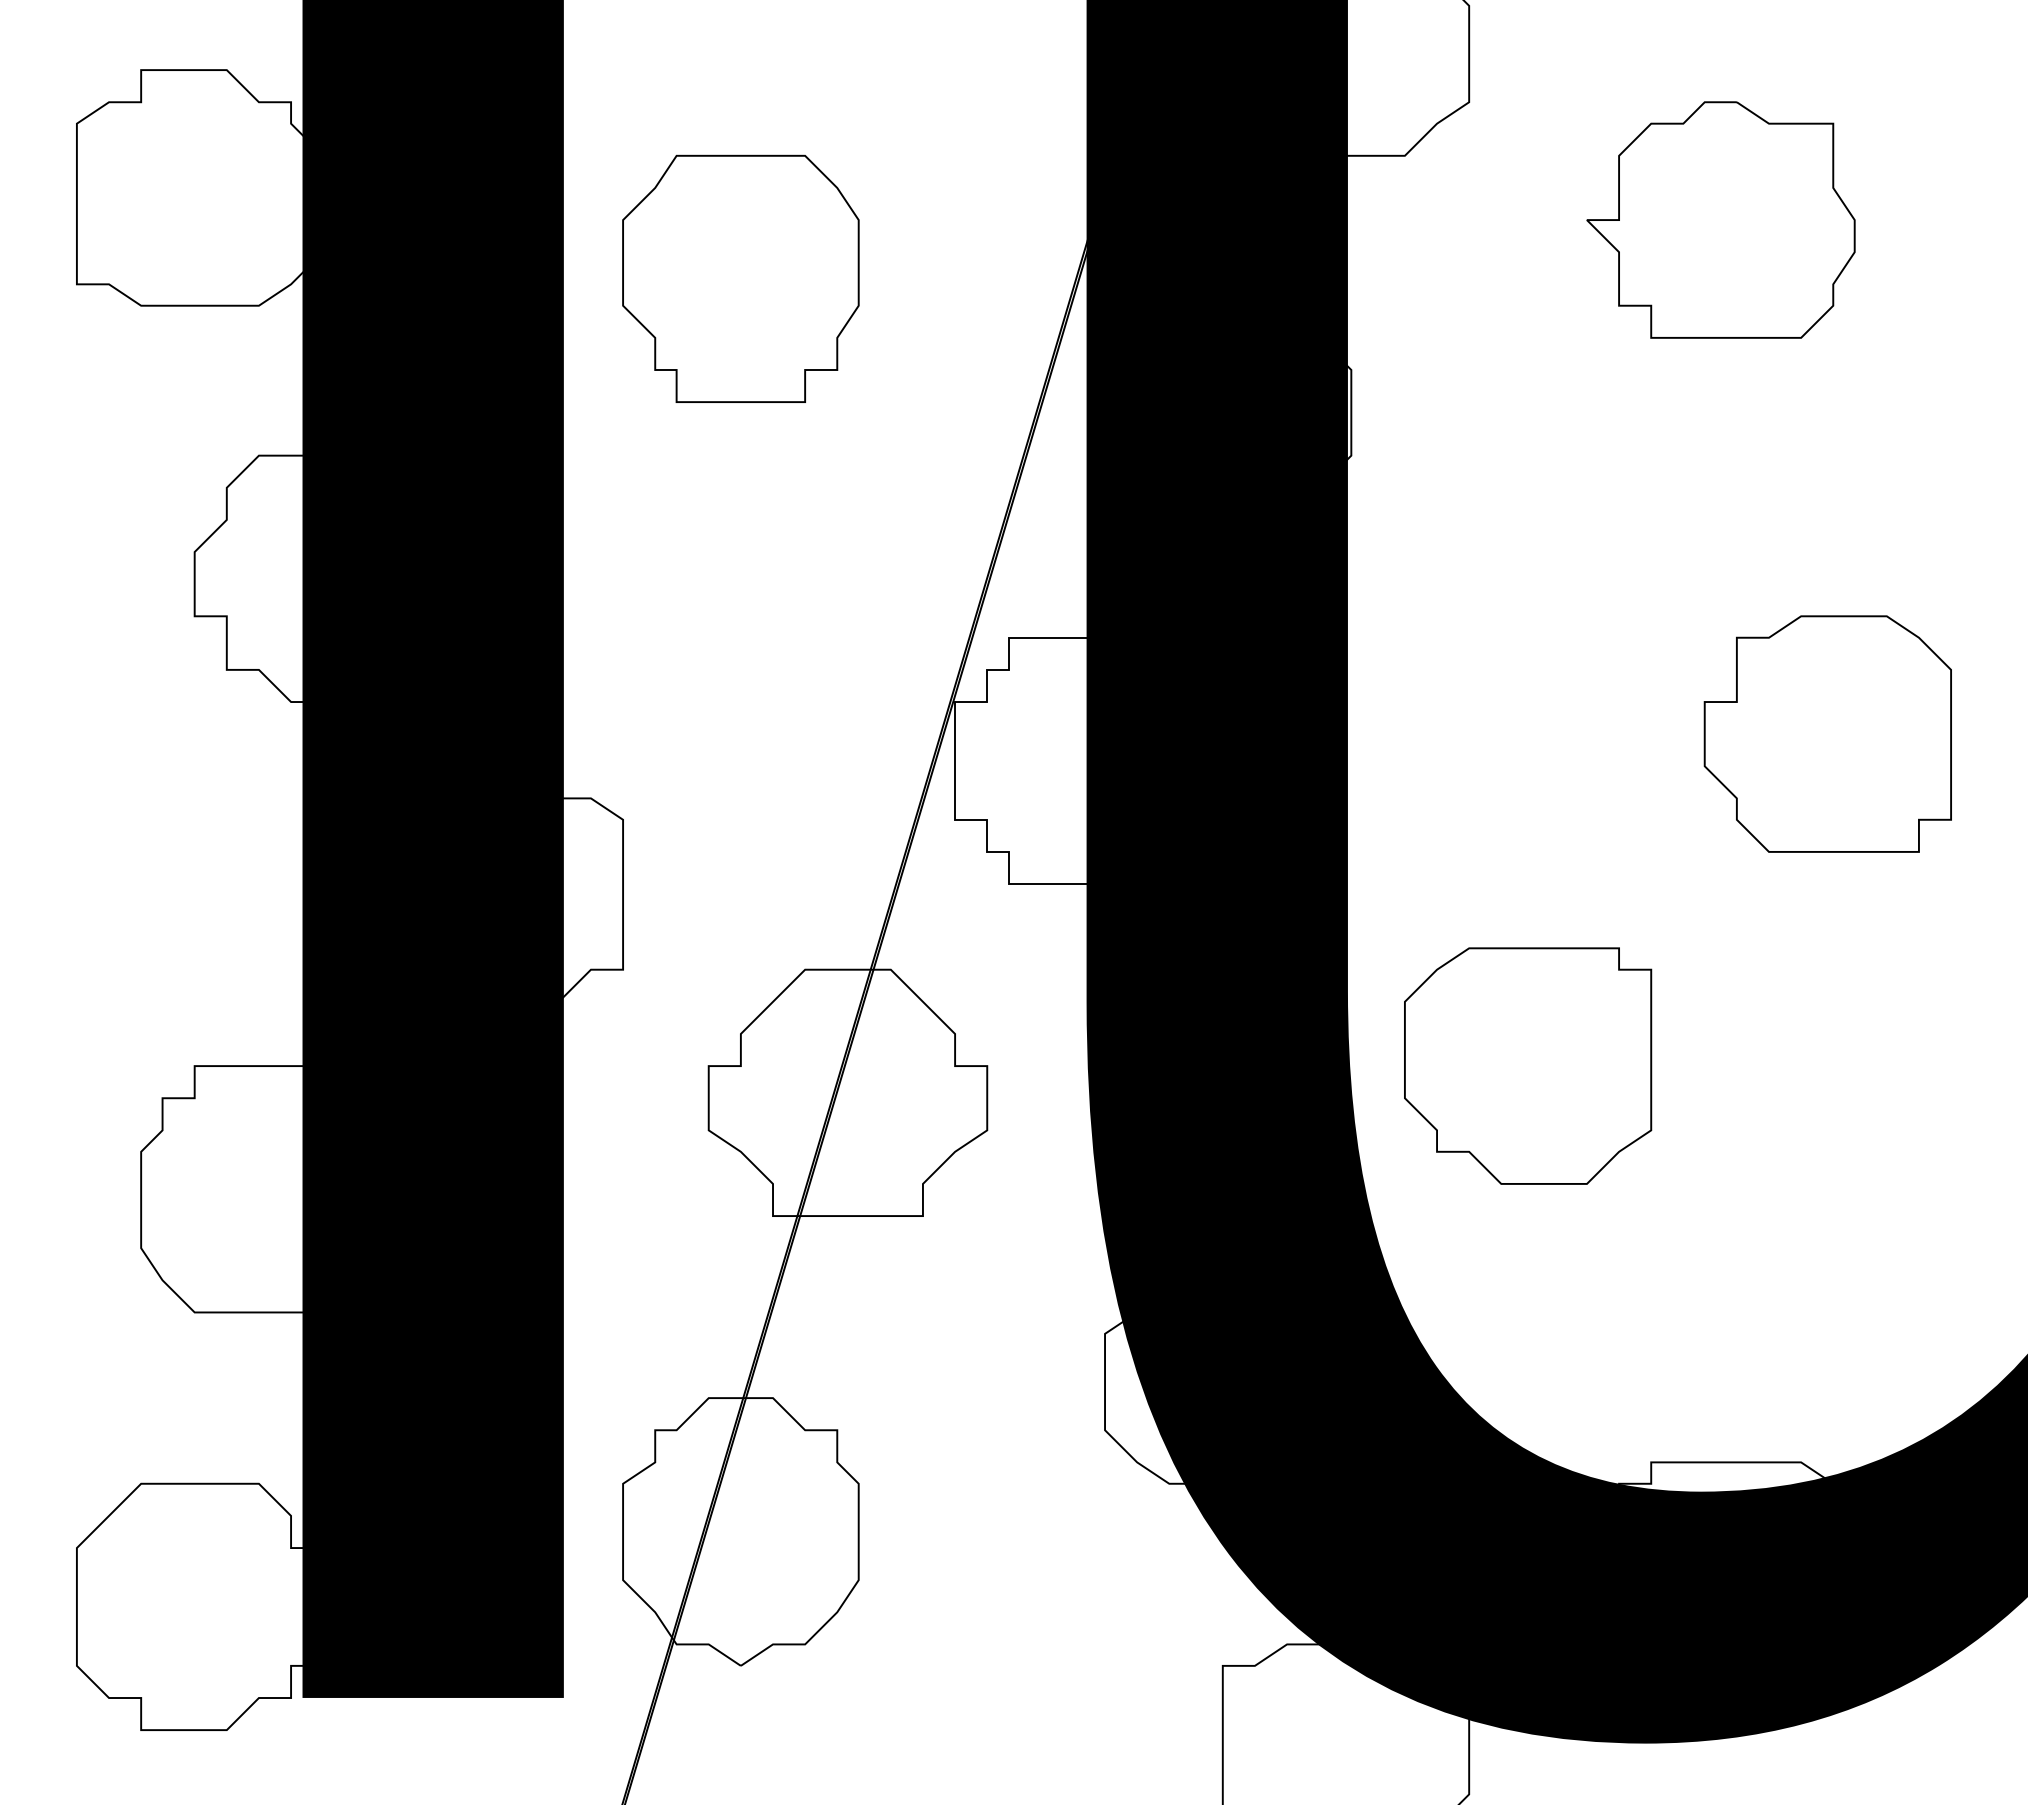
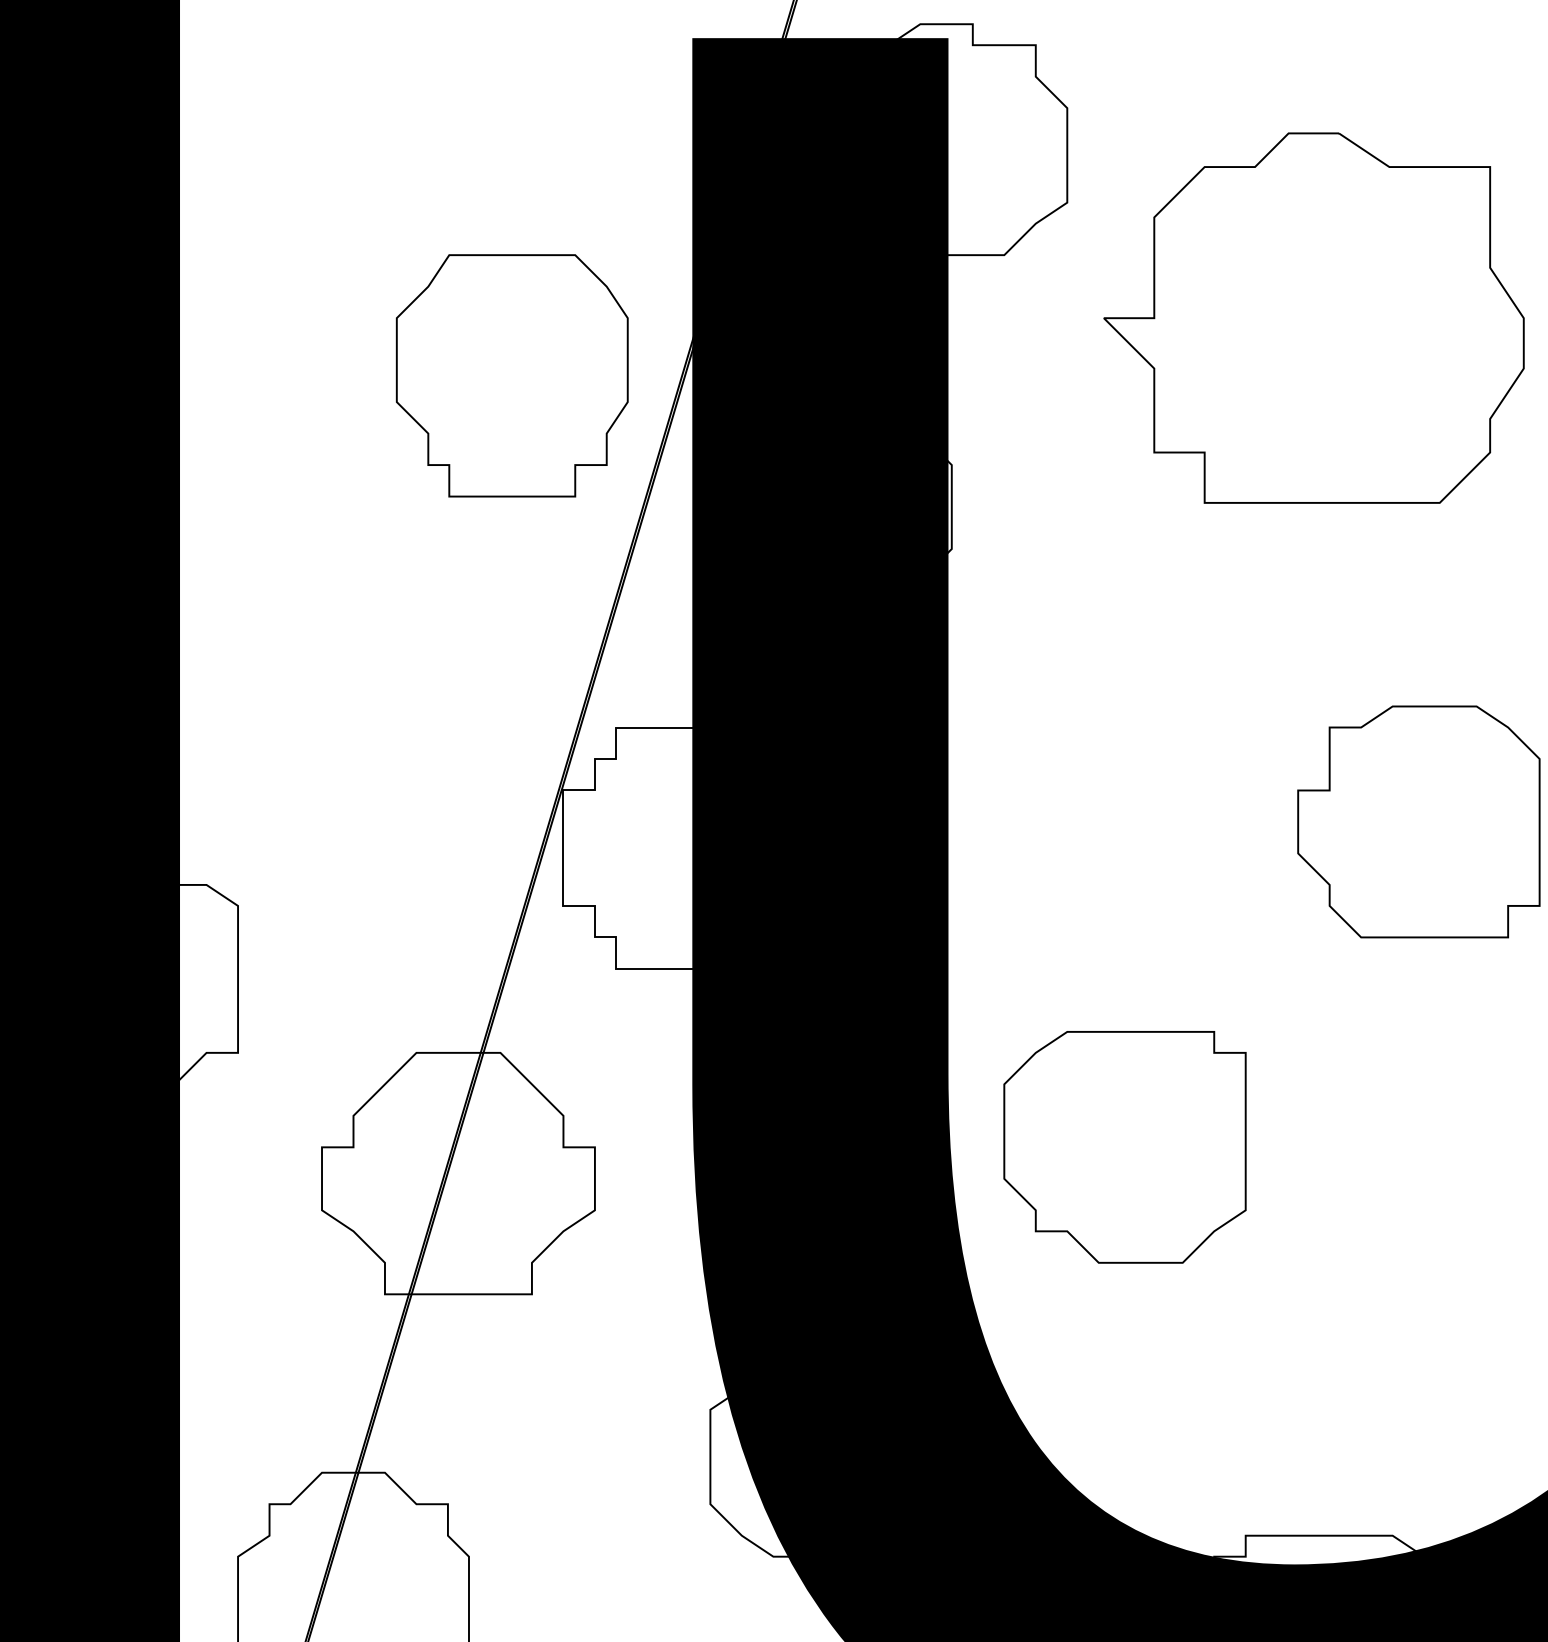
part: (1720, 219) -> (1313, 317), size x1.6
part: (740, 278) -> (511, 375), moved

